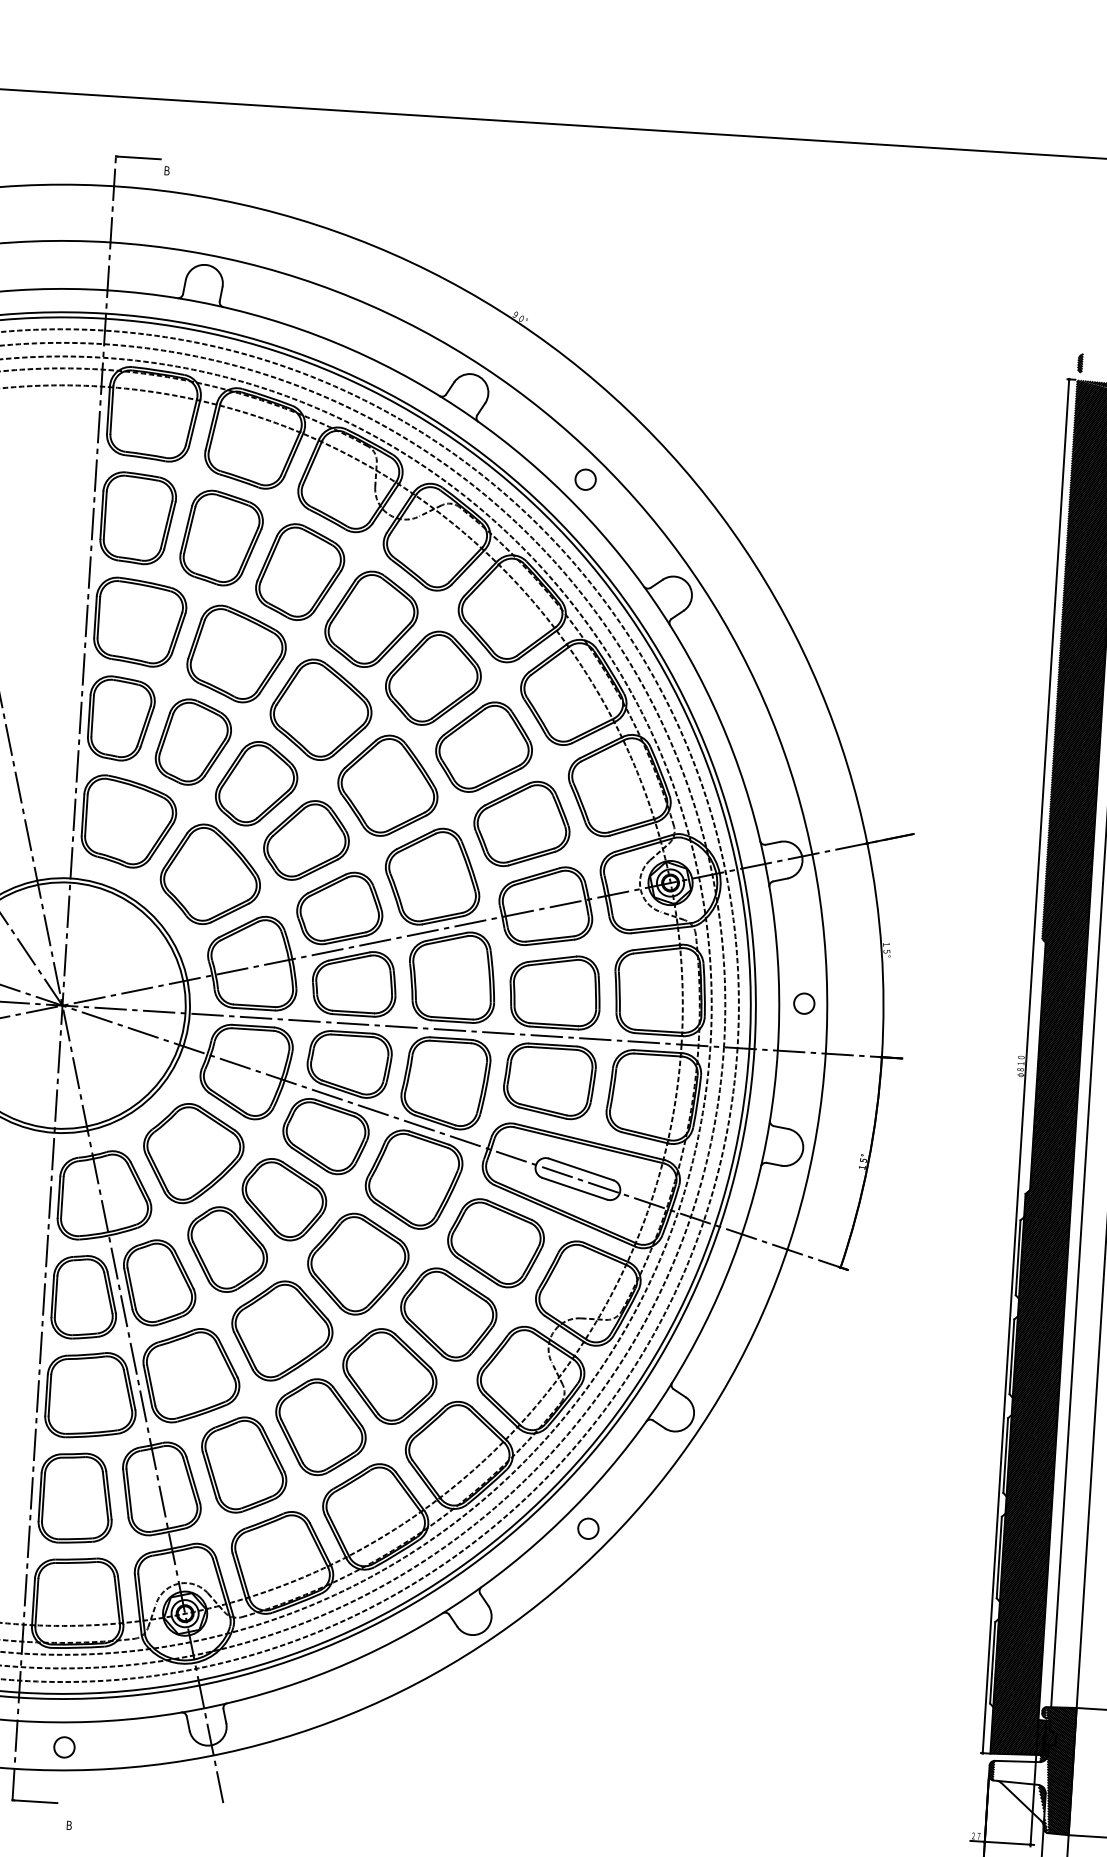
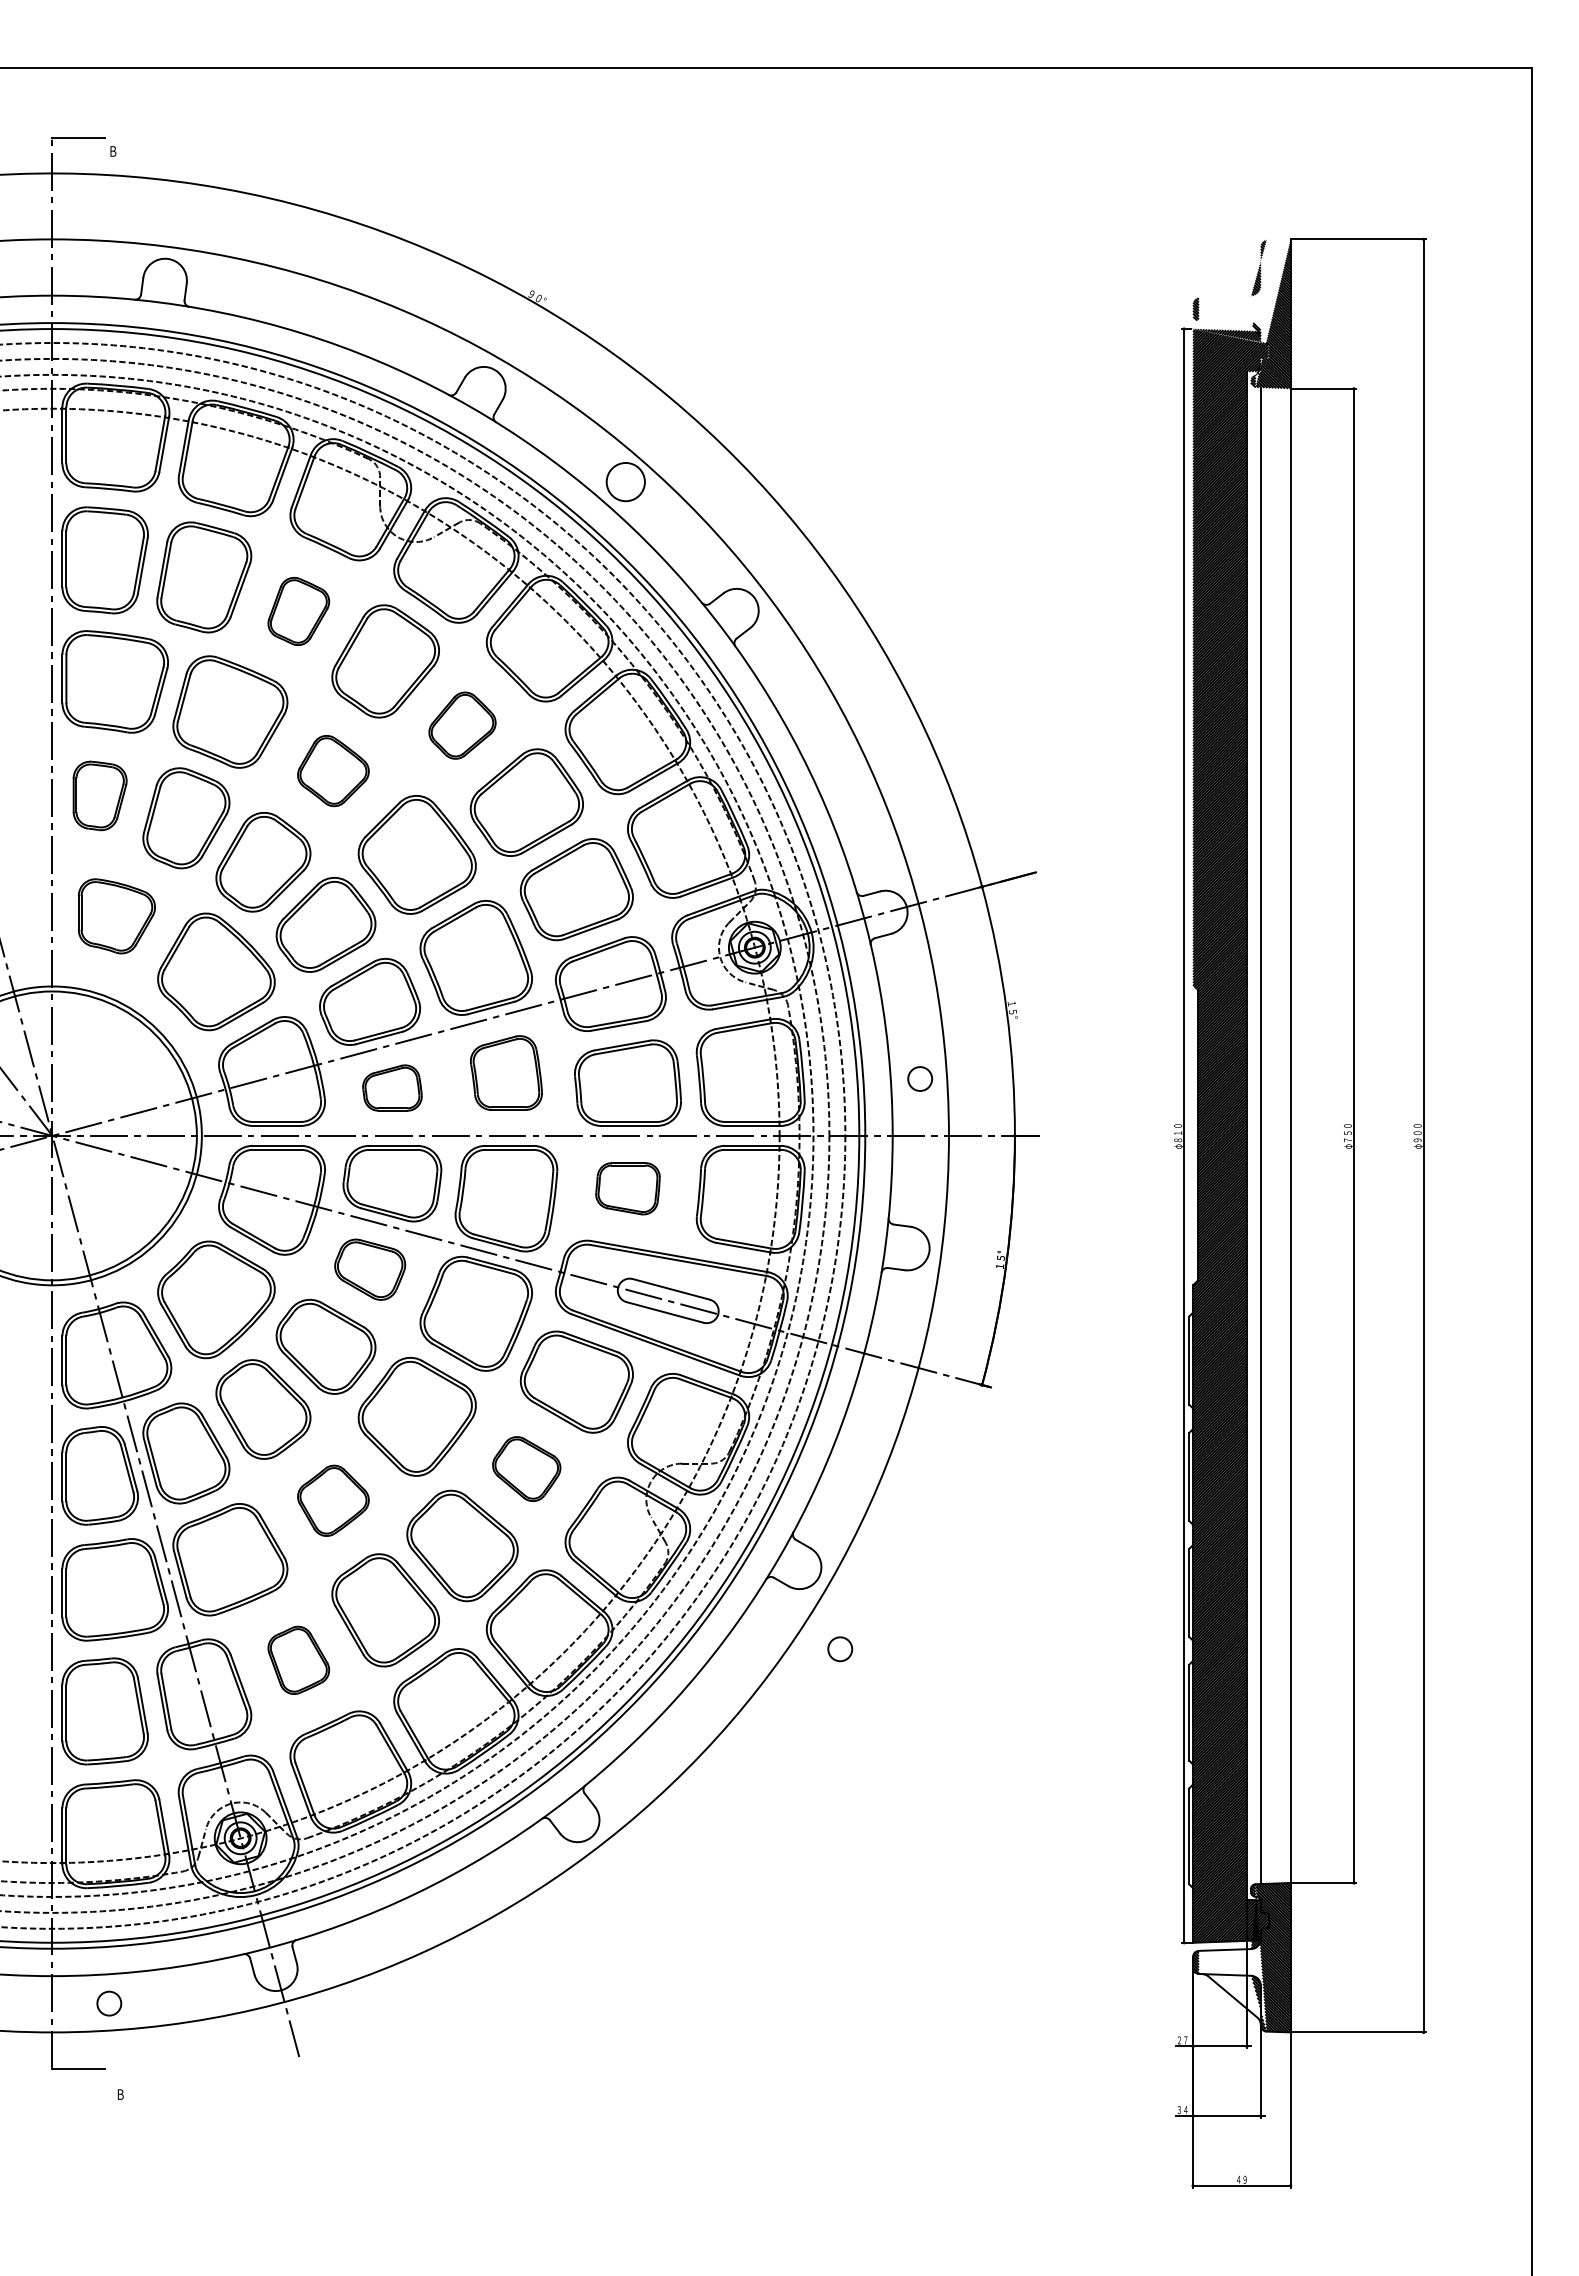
circle: (585, 480) -> (625, 482), size x1.6
part: (300, 572) -> (298, 611), size x0.6
part: (433, 678) -> (462, 725), size x0.6
part: (321, 709) -> (333, 770), size x0.6
part: (120, 718) -> (99, 795), size x0.7
part: (128, 822) -> (116, 916), size x0.7
part: (452, 975) -> (506, 1072), size x0.7
part: (354, 982) -> (392, 1087), size x0.6
part: (549, 1081) -> (627, 1188), size x0.6
part: (326, 1136) -> (370, 1269), size x0.7
part: (448, 1314) -> (526, 1468), size x0.6
part: (282, 1331) -> (333, 1500), size x0.6
part: (243, 1465) -> (298, 1660), size x0.6
circle: (588, 1528) -> (840, 1649), moved

